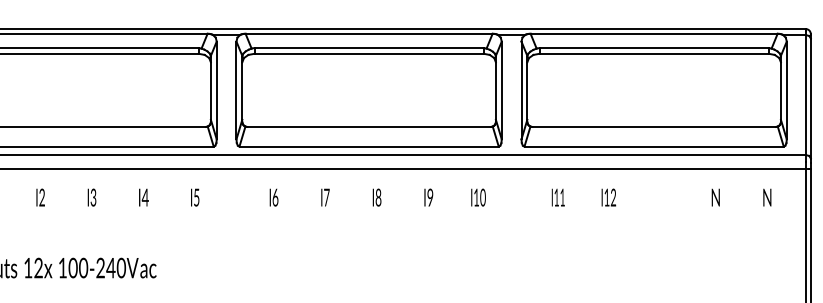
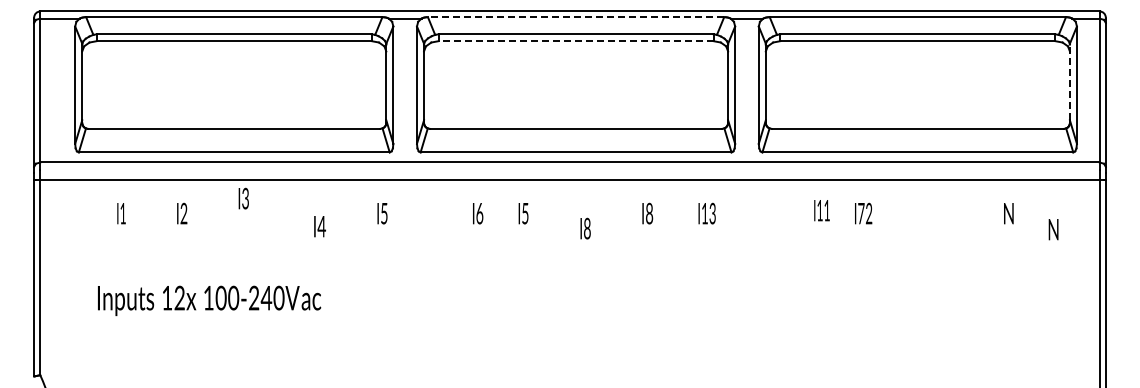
line: (368, 34) -> (575, 17), solid -> dashed
line: (368, 54) -> (575, 41), solid -> dashed
line: (780, 88) -> (1069, 82), solid -> dashed
text: (91, 197) -> (243, 198), moved
text: (143, 197) -> (319, 226), moved
text: (195, 197) -> (382, 213), moved
text: (274, 197) -> (478, 213), moved
text: (326, 197) -> (525, 213), I7 -> I5
text: (376, 197) -> (585, 228), moved
text: (482, 197) -> (712, 213), I10 -> I13
text: (557, 197) -> (821, 210), moved
text: (607, 197) -> (861, 213), I12 -> I72
text: (715, 197) -> (1008, 213), moved
text: (767, 197) -> (1053, 229), moved
text: (430, 198) -> (649, 214), I9 -> I8

